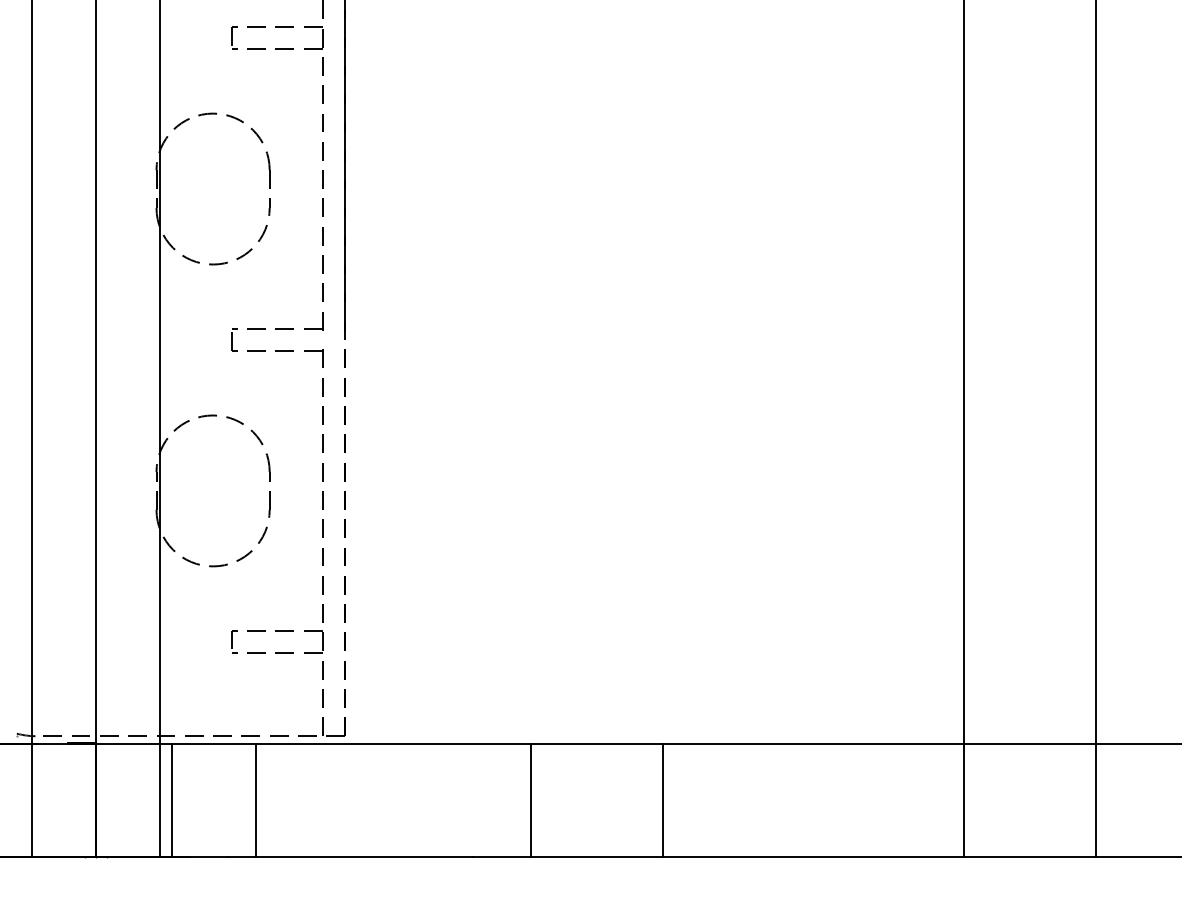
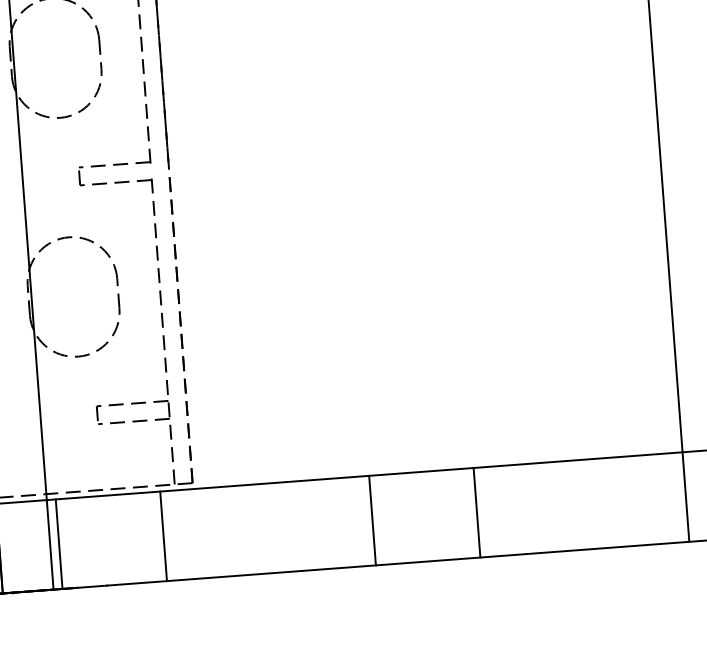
line: (255, 799) -> (163, 535), moved
line: (530, 799) -> (372, 519), moved
line: (662, 799) -> (476, 512), moved

